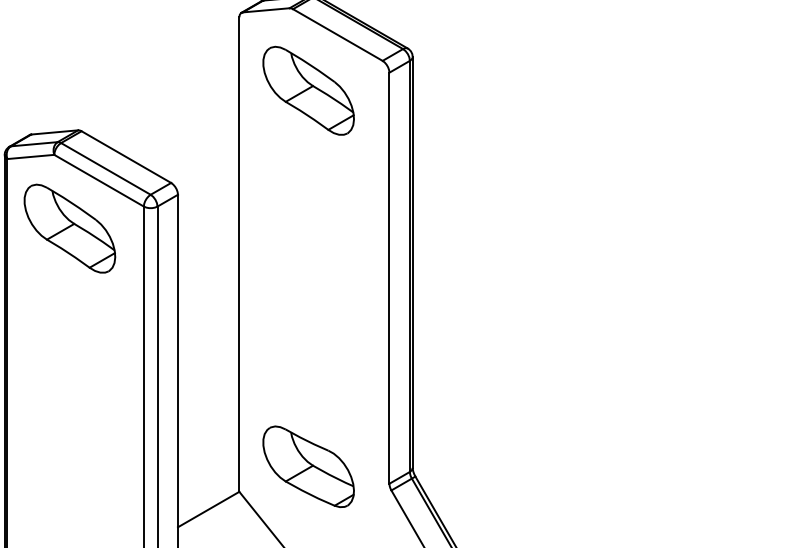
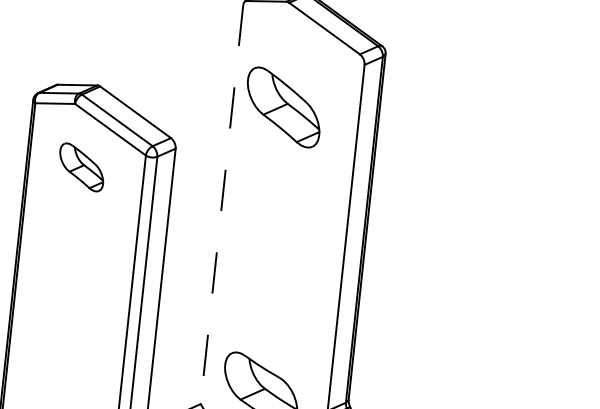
part: (308, 90) -> (283, 107), moved
part: (69, 228) -> (81, 167), size x0.6
line: (239, 255) -> (221, 205), solid -> dashed

